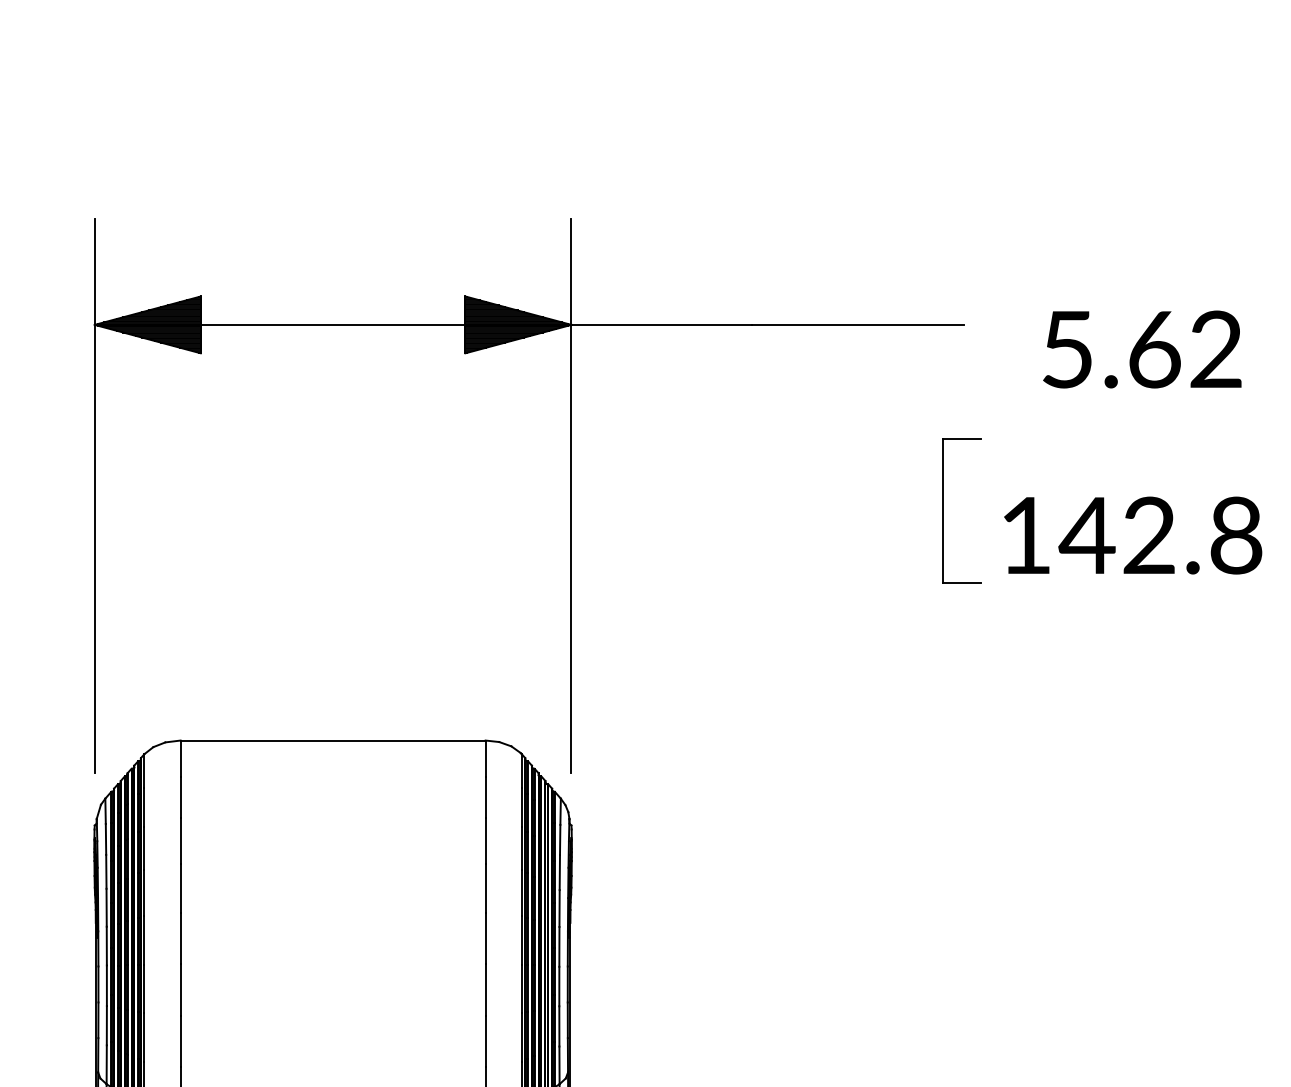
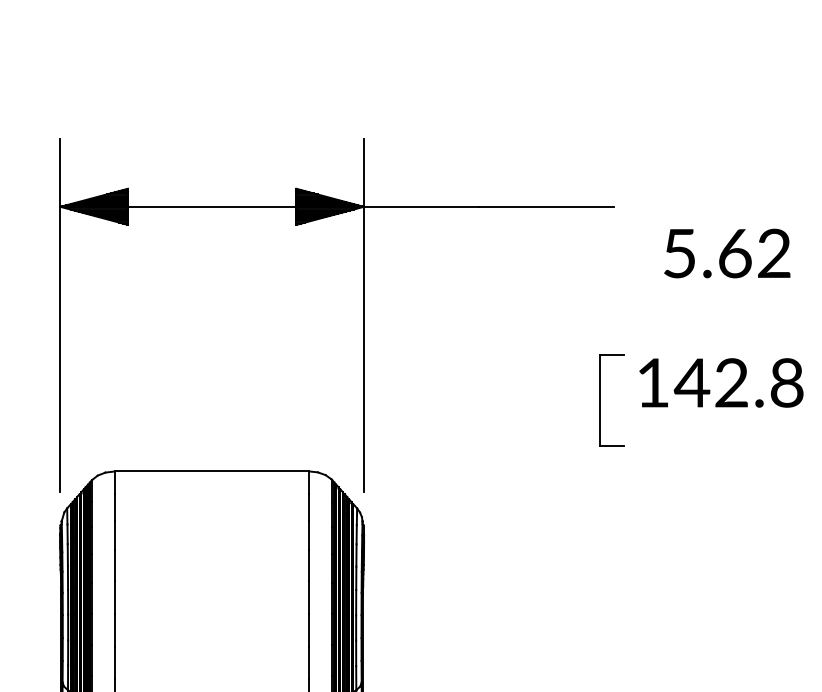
text: (1142, 349) -> (727, 253), moved
part: (943, 511) -> (600, 400), moved
text: (1133, 534) -> (721, 382), moved

